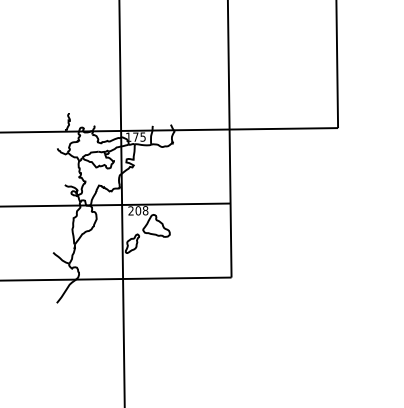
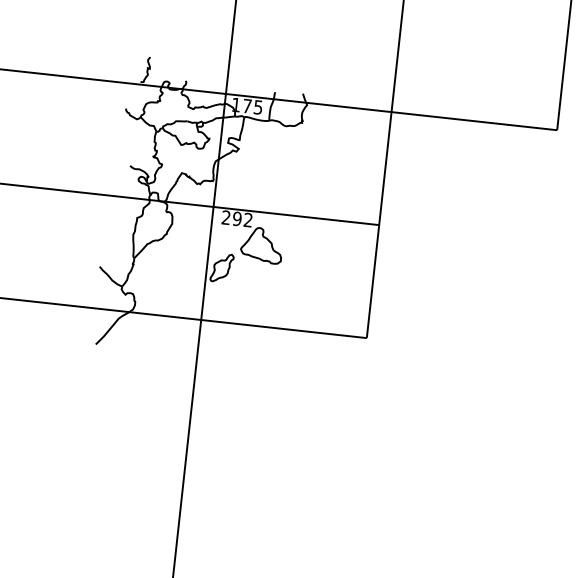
text: (141, 210) -> (242, 219), 208 -> 292

